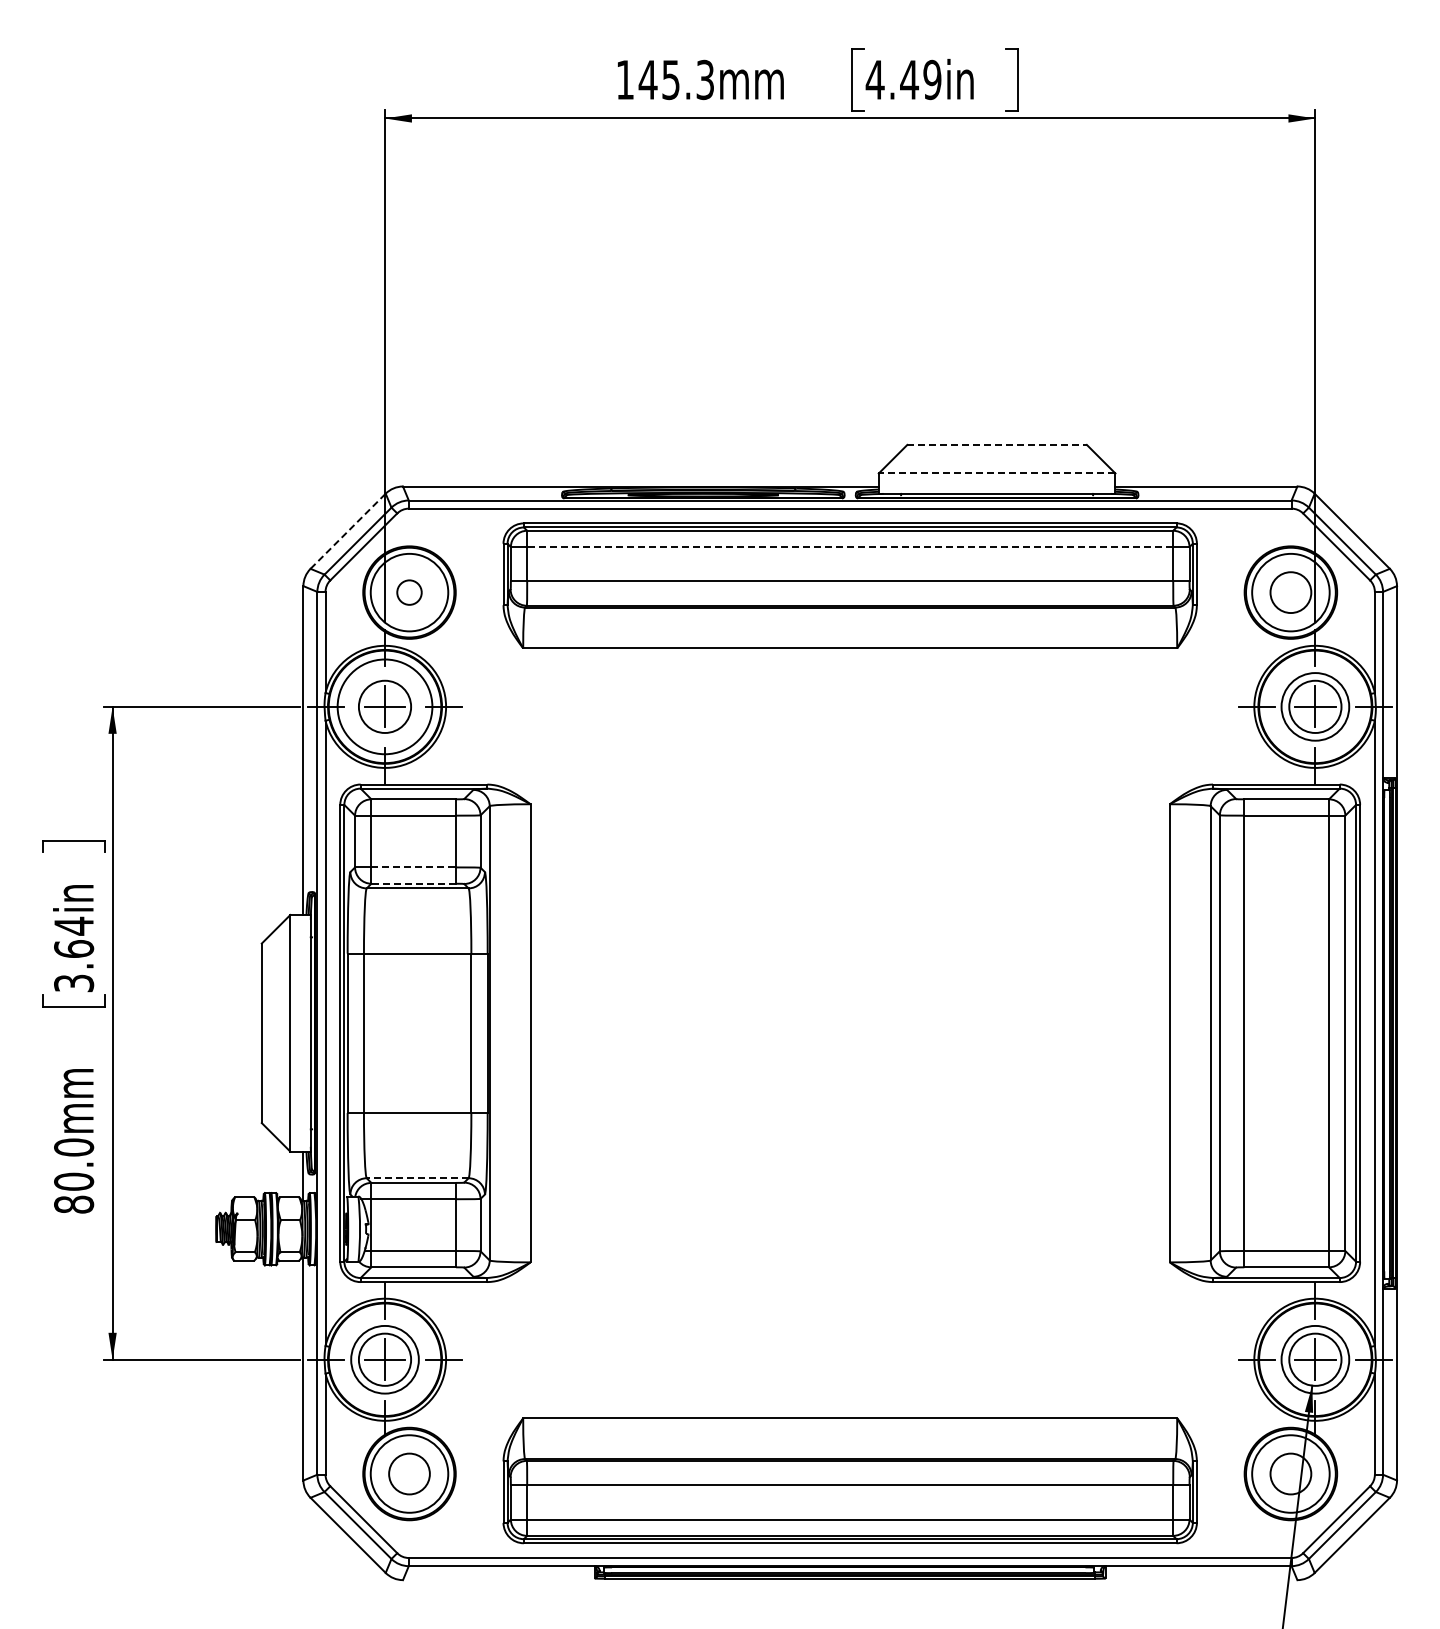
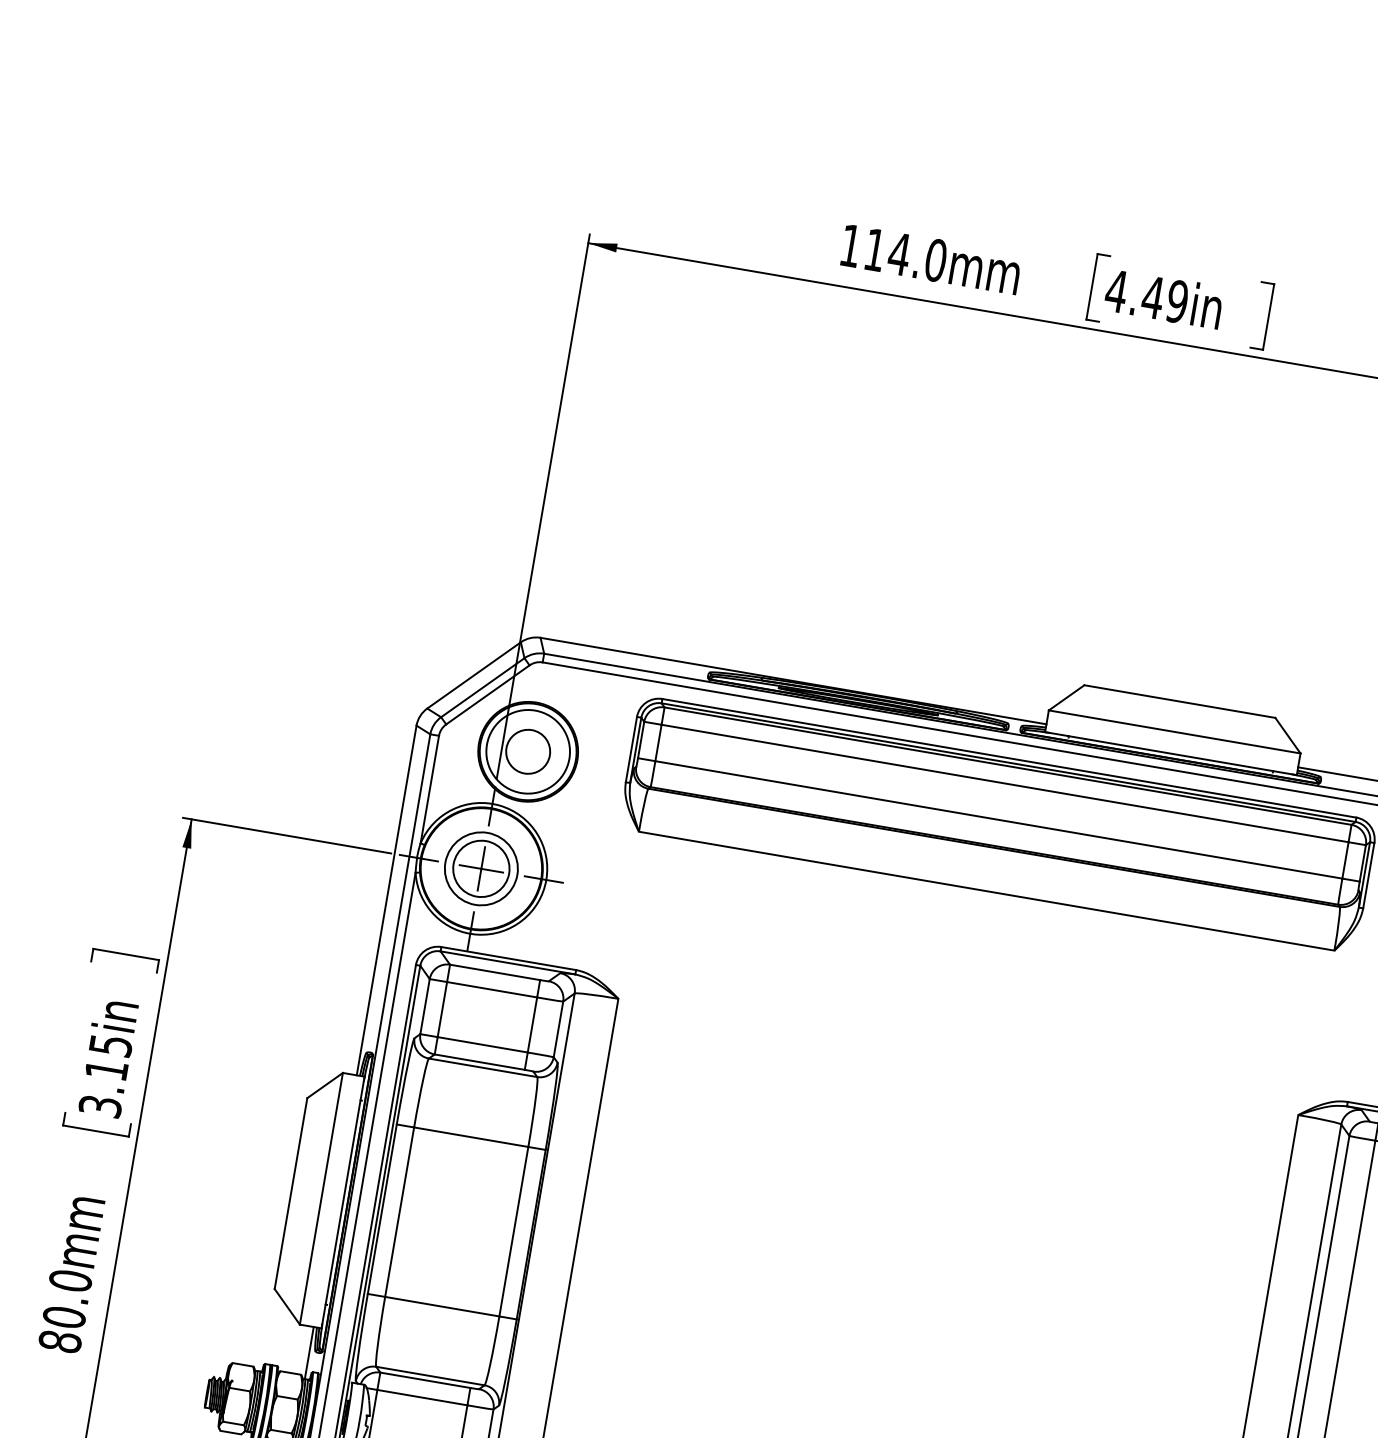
text: (676, 79) -> (905, 254), 145.3mm -> 114.0mm
line: (997, 444) -> (1180, 701), dashed -> solid
line: (996, 473) -> (1174, 731), dashed -> solid
line: (348, 530) -> (474, 674), dashed -> solid
line: (849, 547) -> (1004, 783), dashed -> solid
circle: (409, 592) -> (528, 751), size x1.67
circle: (384, 706) -> (480, 868), size x0.71
line: (414, 867) -> (483, 1045), dashed -> solid
line: (413, 883) -> (479, 1061), dashed -> solid
text: (74, 936) -> (109, 1056), 3.64in -> 3.15in
line: (417, 1178) -> (430, 1376), dashed -> solid

